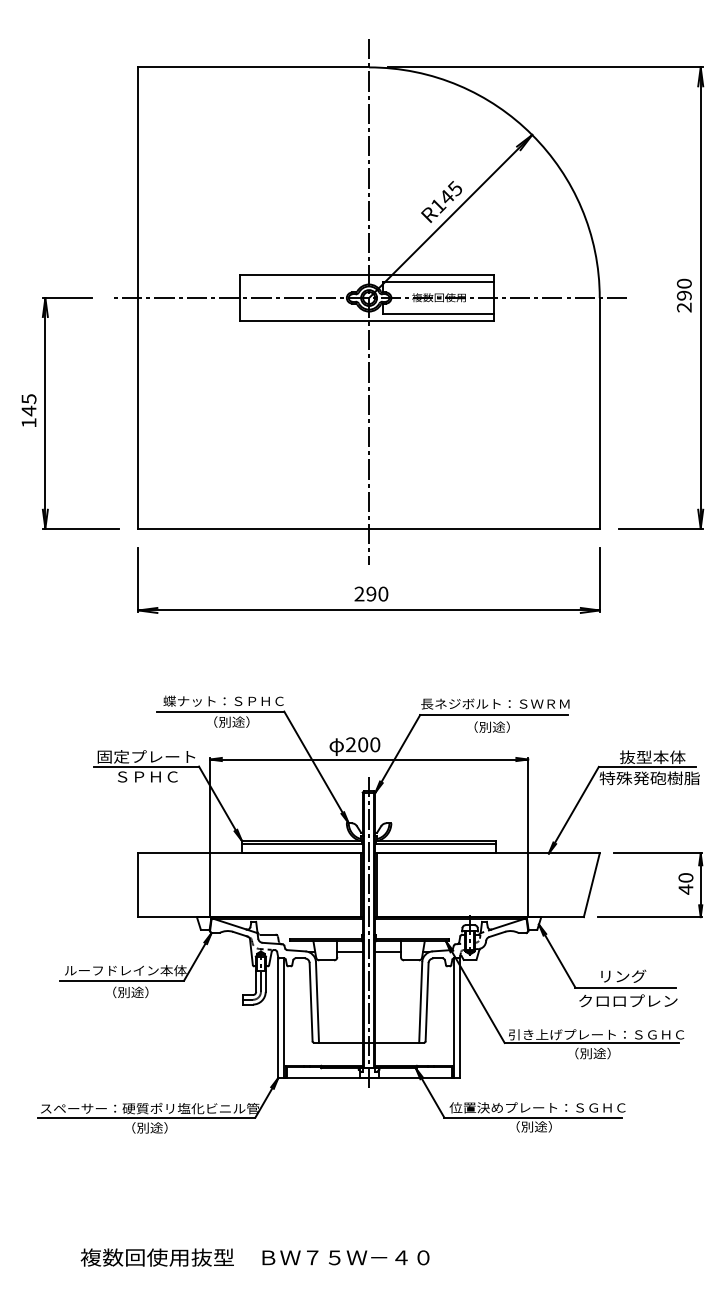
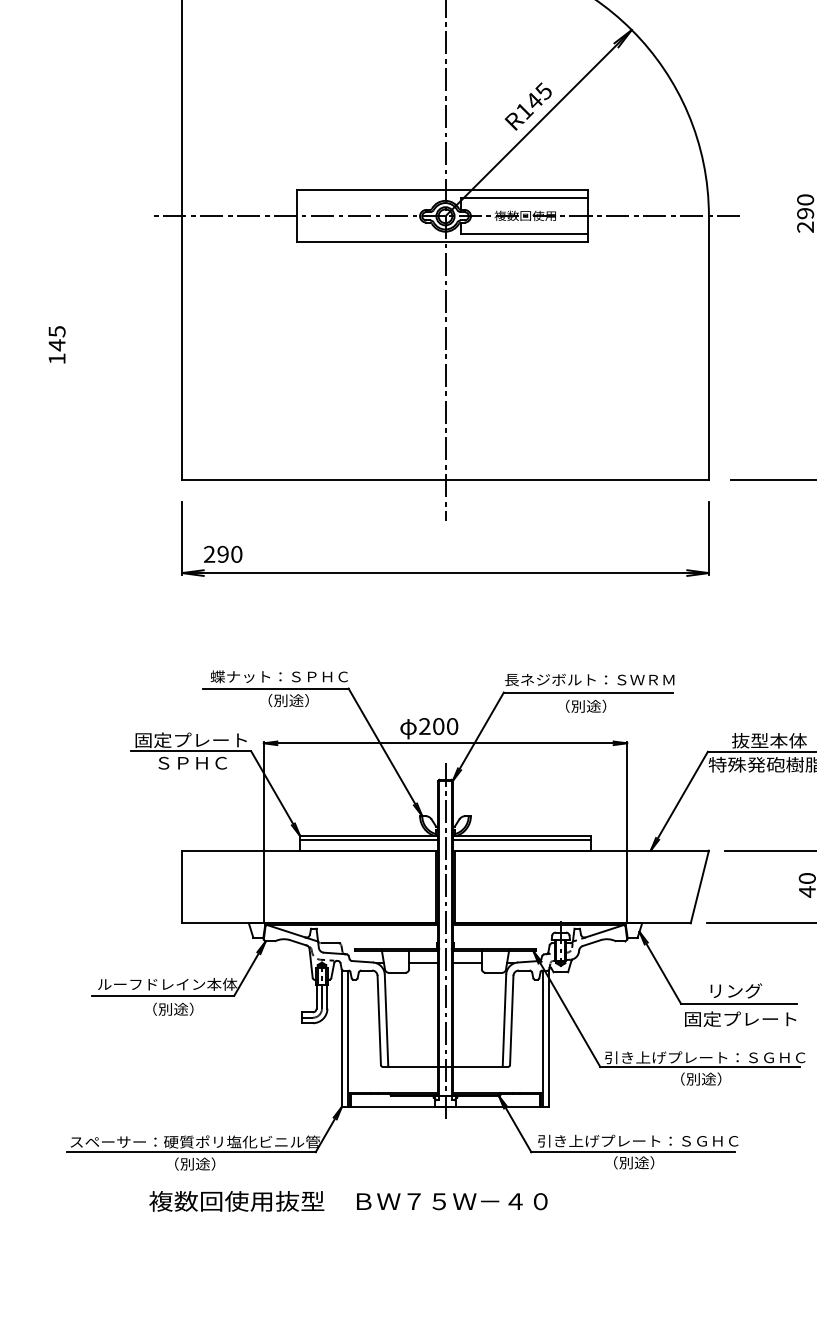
part: (45, 413) -> (75, 348), removed
text: (371, 593) -> (223, 553), moved
text: (627, 1000) -> (740, 1018), クロロプレン -> 固定プレート
text: (476, 1107) -> (568, 1140), 位置決めプレート：ＳＧＨＣ -> 引き上げプレート：ＳＧＨＣ
text: (254, 1257) -> (347, 1201), moved

